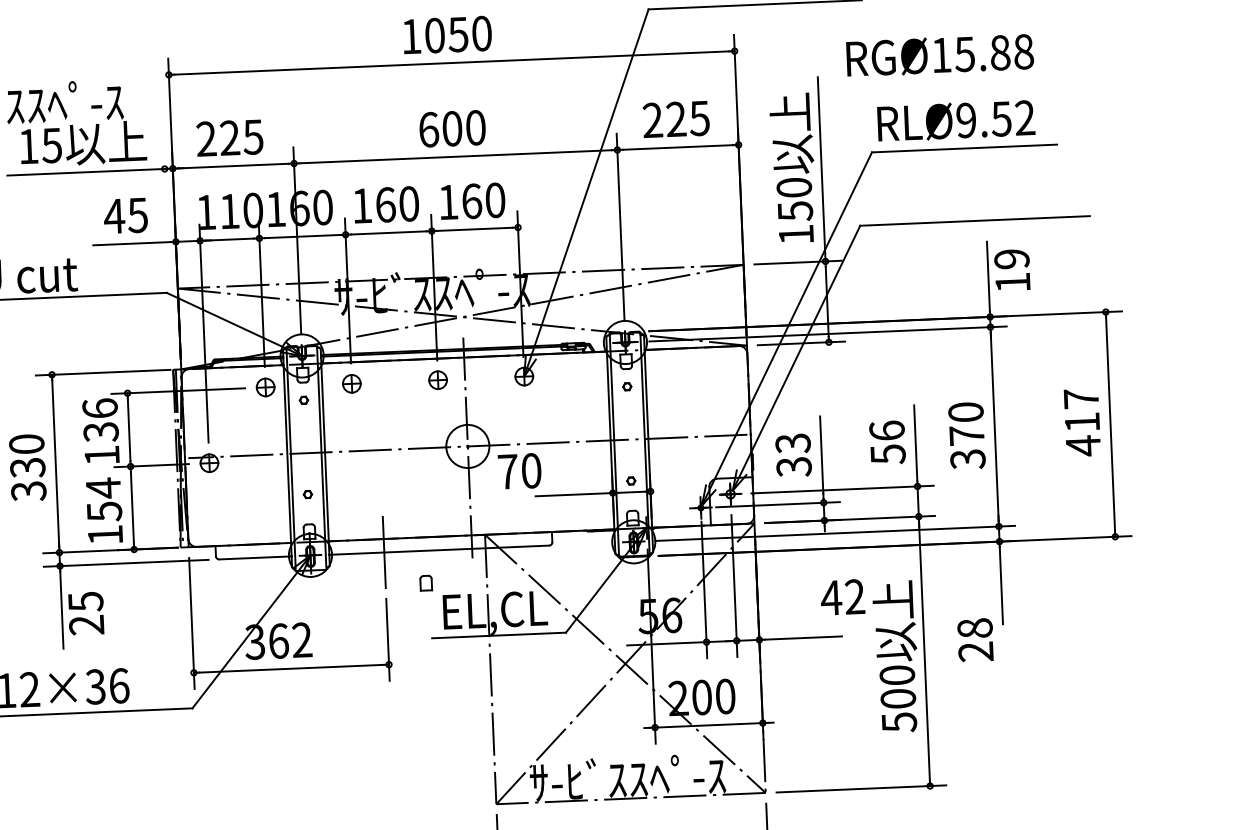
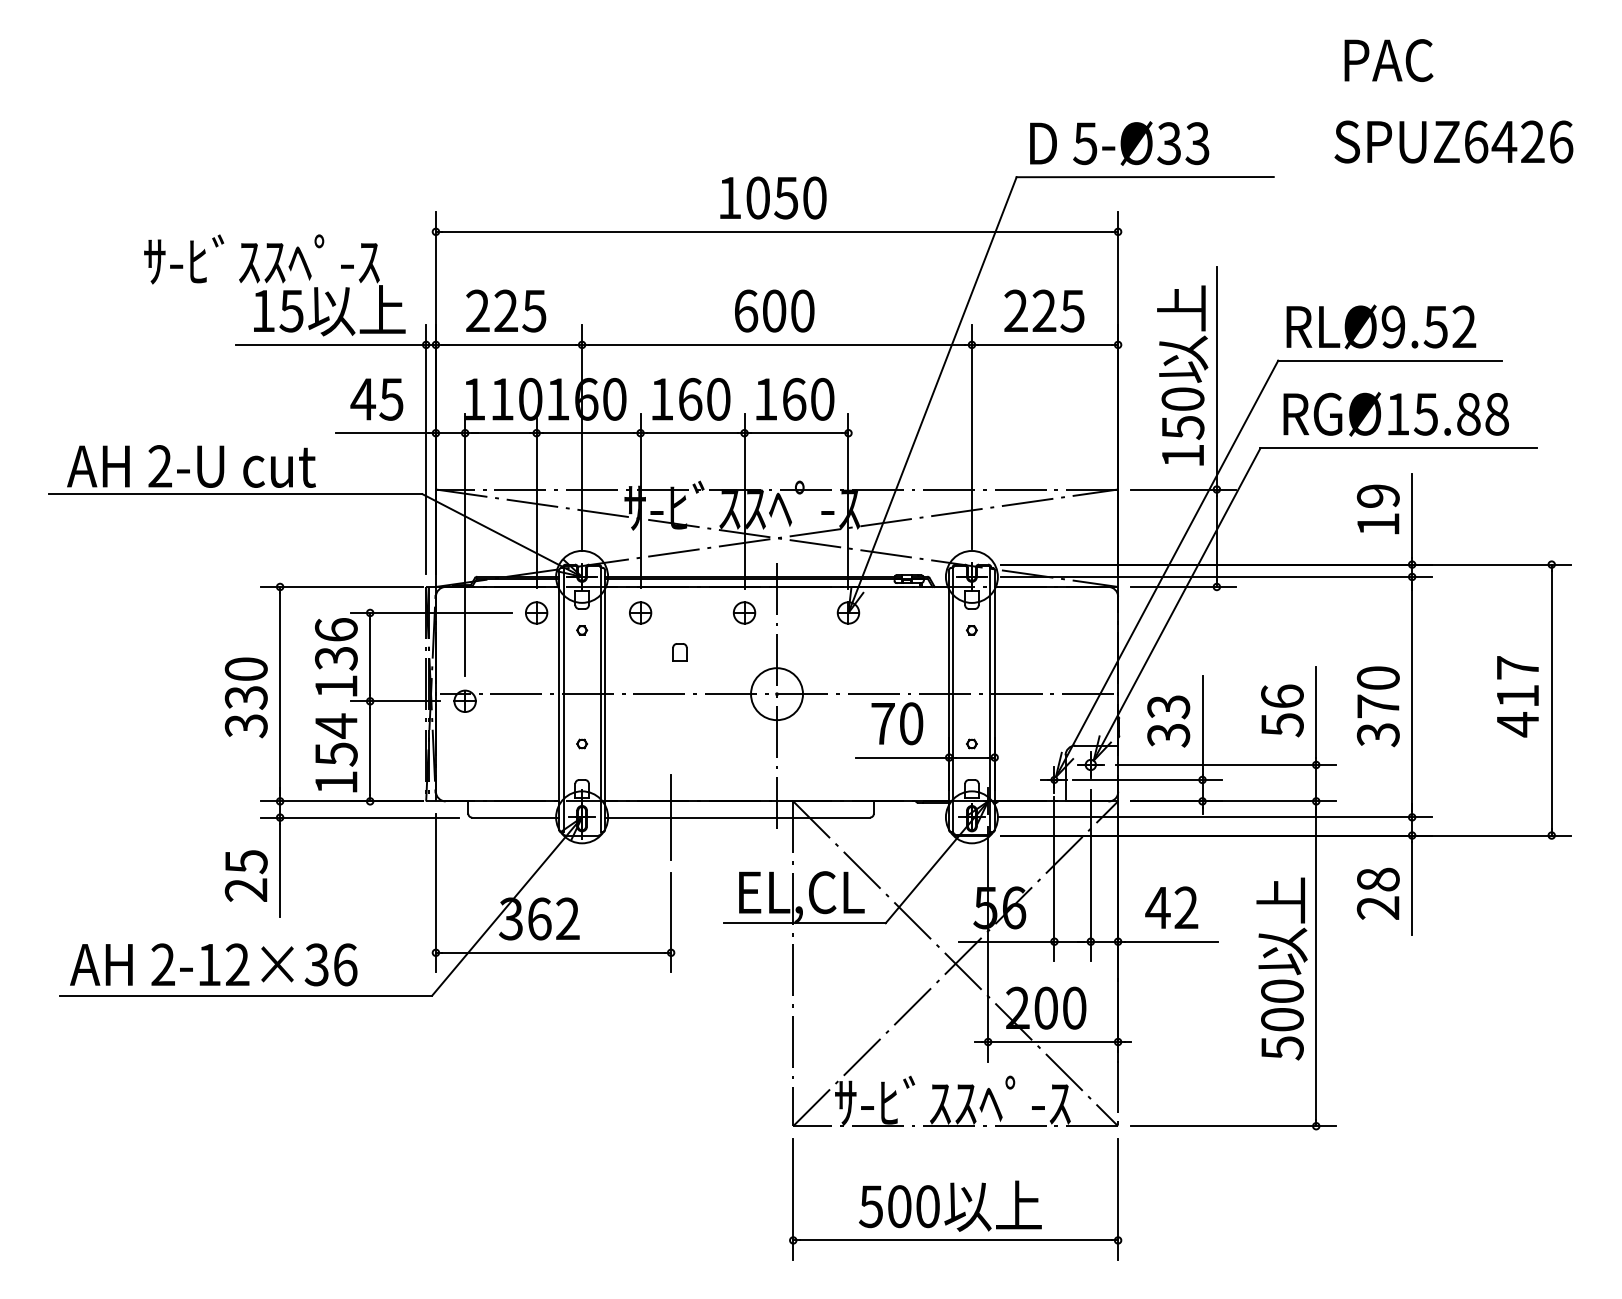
text: (939, 55) -> (1395, 414), moved
line: (168, 255) -> (426, 449), added
text: (1011, 270) -> (1377, 509), moved
text: (519, 471) -> (897, 723), moved
part: (425, 583) -> (679, 652), moved
text: (842, 597) -> (1171, 907), moved
text: (85, 613) -> (245, 875), moved
text: (974, 639) -> (1377, 893), moved

